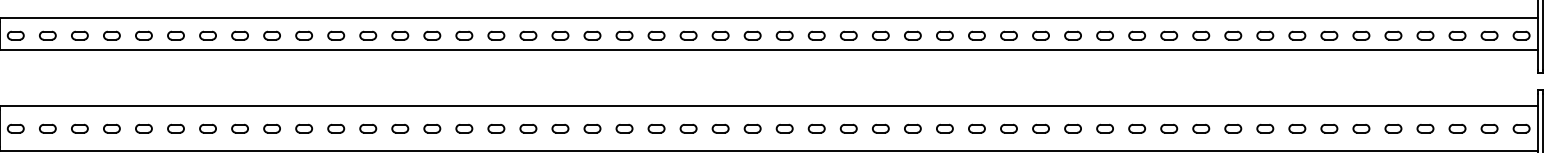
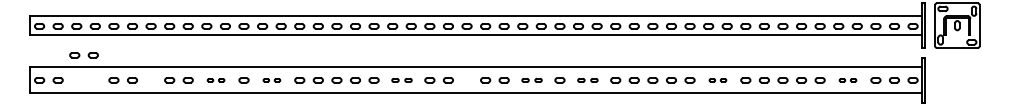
part: (94, 129) -> (83, 55), moved
part: (207, 129) -> (150, 80), removed
part: (319, 129) -> (215, 80), size x0.6
part: (415, 129) -> (271, 80), size x0.6
part: (639, 129) -> (401, 80), size x0.7
part: (751, 129) -> (466, 80), removed
part: (863, 129) -> (531, 80), size x0.7
part: (960, 129) -> (587, 80), size x0.7
part: (1184, 129) -> (717, 80), size x0.6
part: (1408, 129) -> (847, 80), size x0.6

